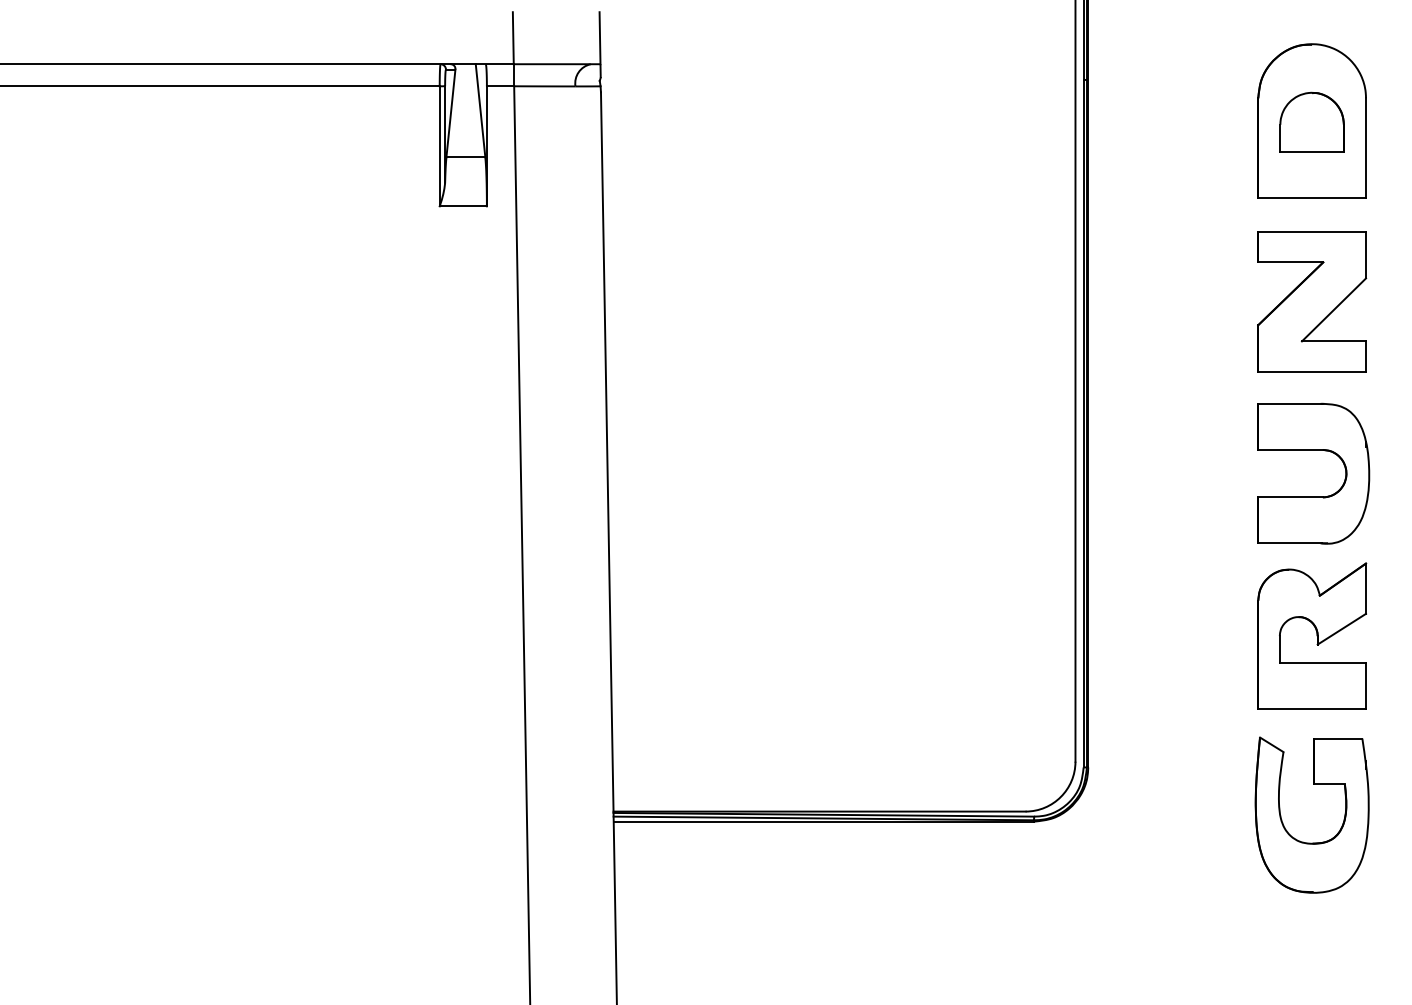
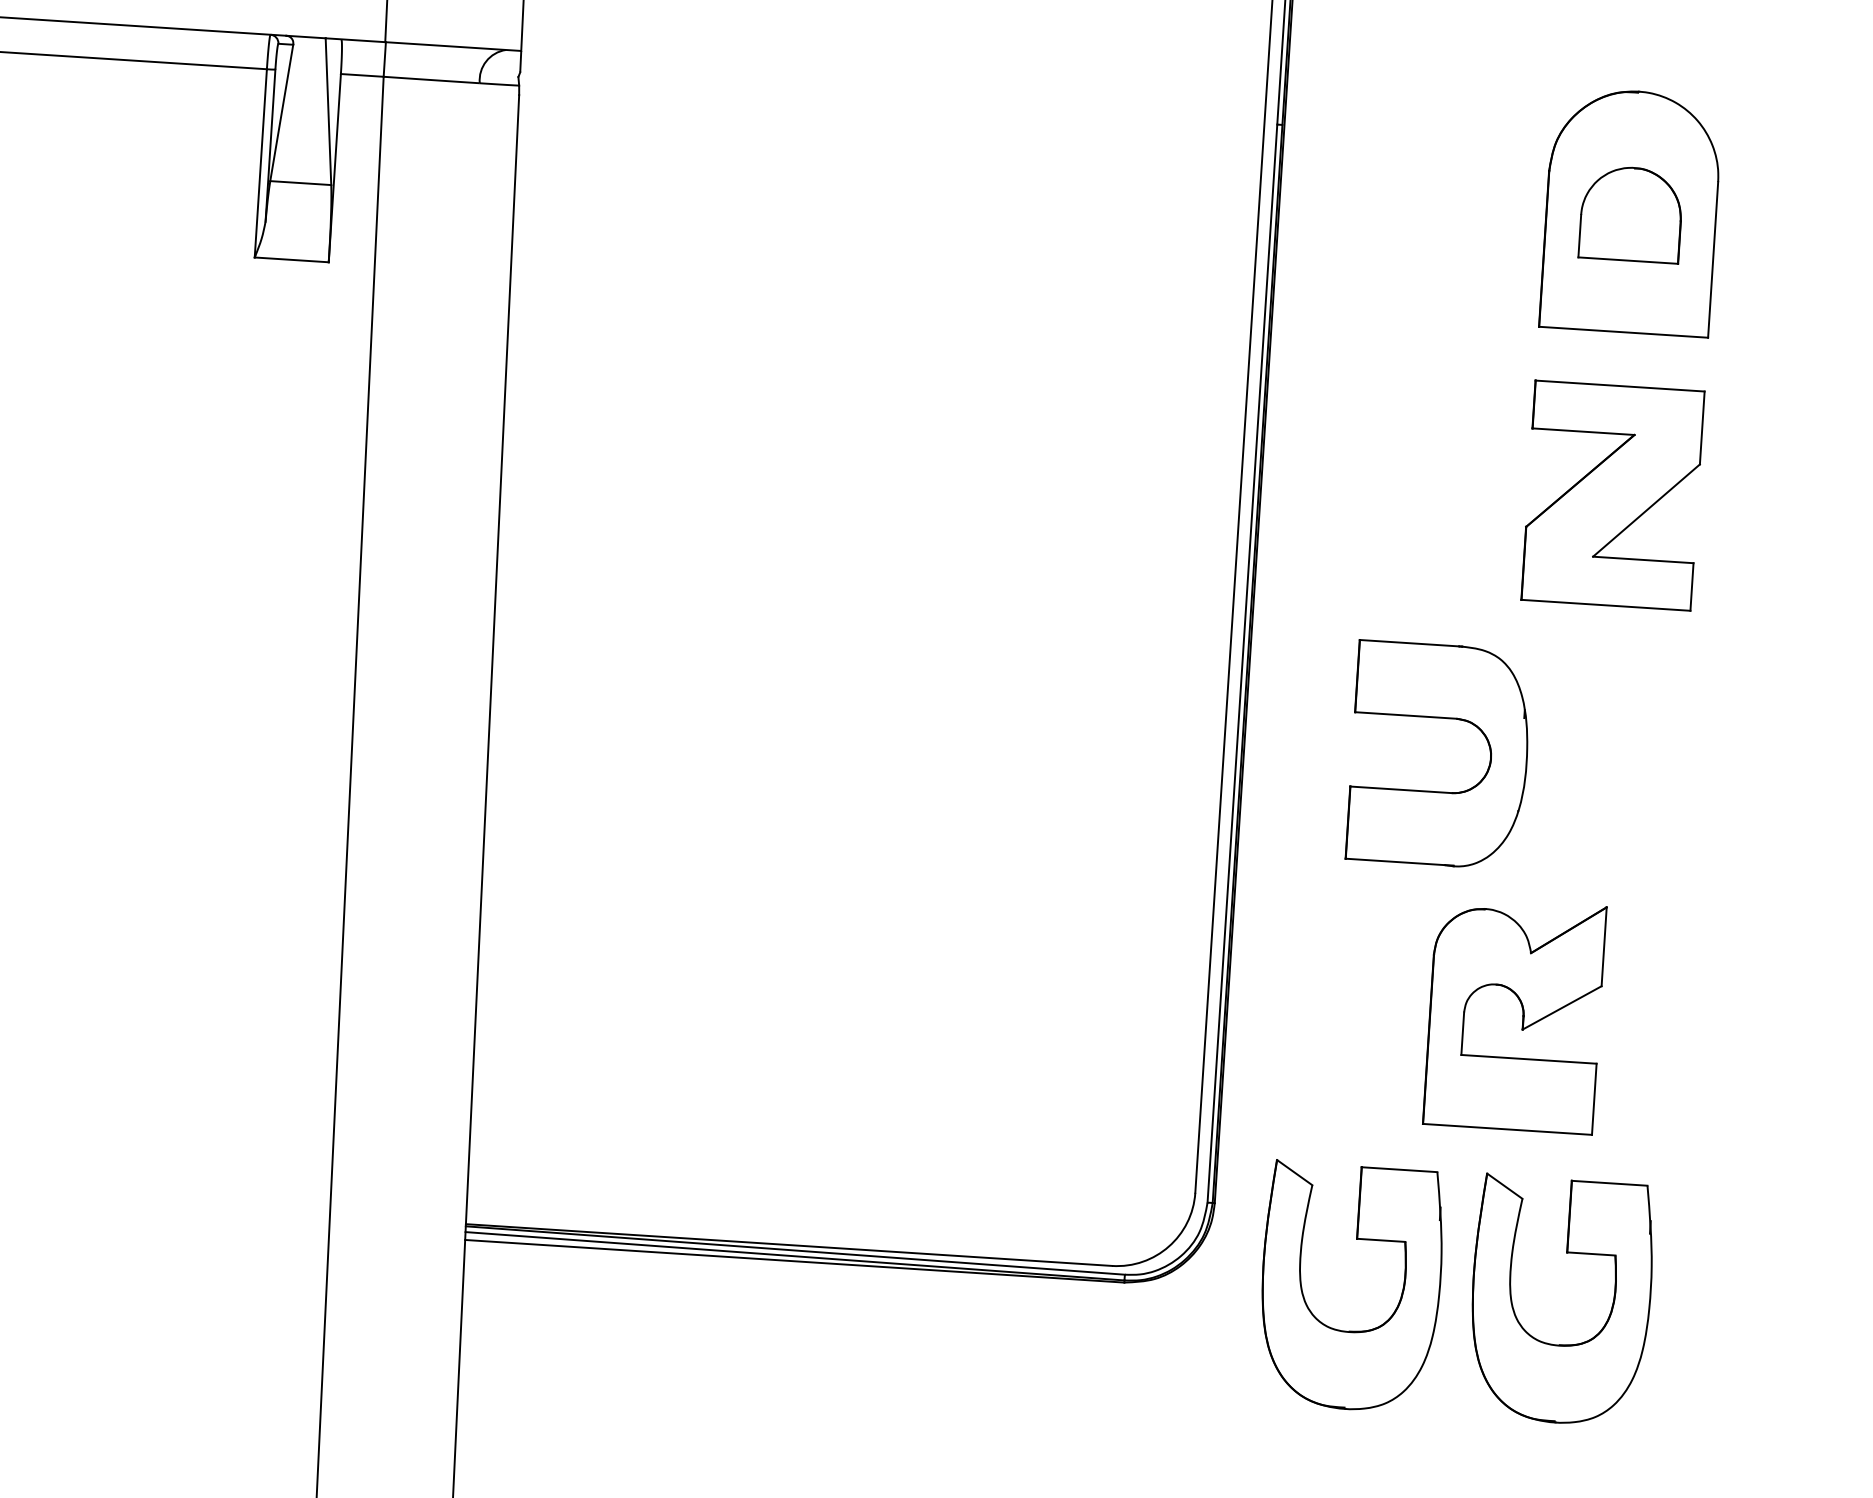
part: (1313, 450) -> (1441, 718), moved
part: (1312, 635) -> (1515, 1014), moved
part: (1177, 842) -> (1347, 1329), added

